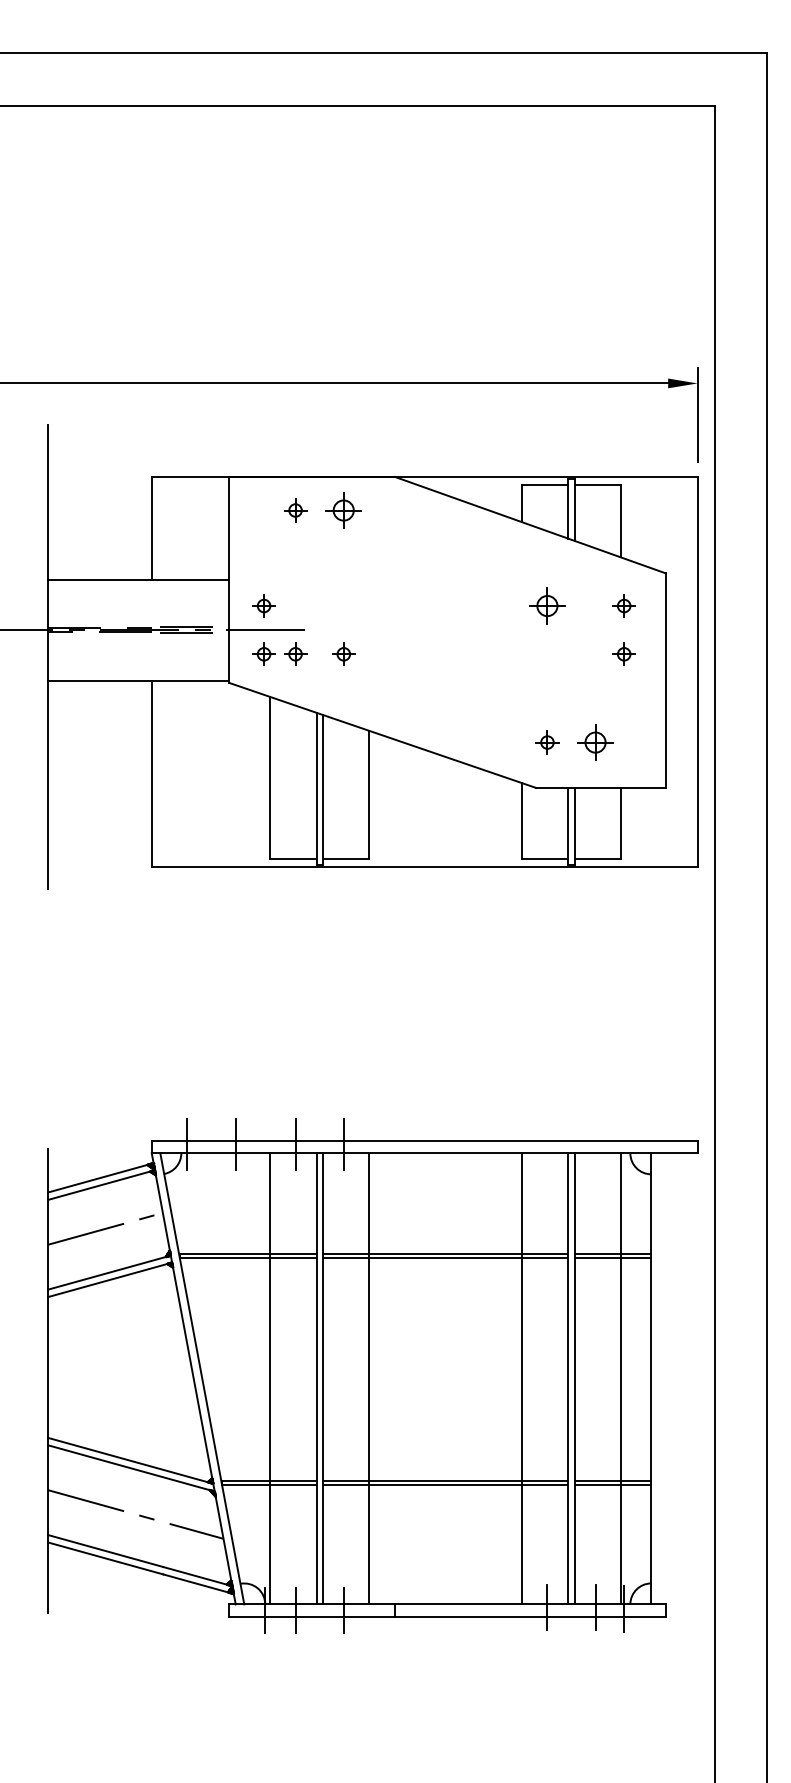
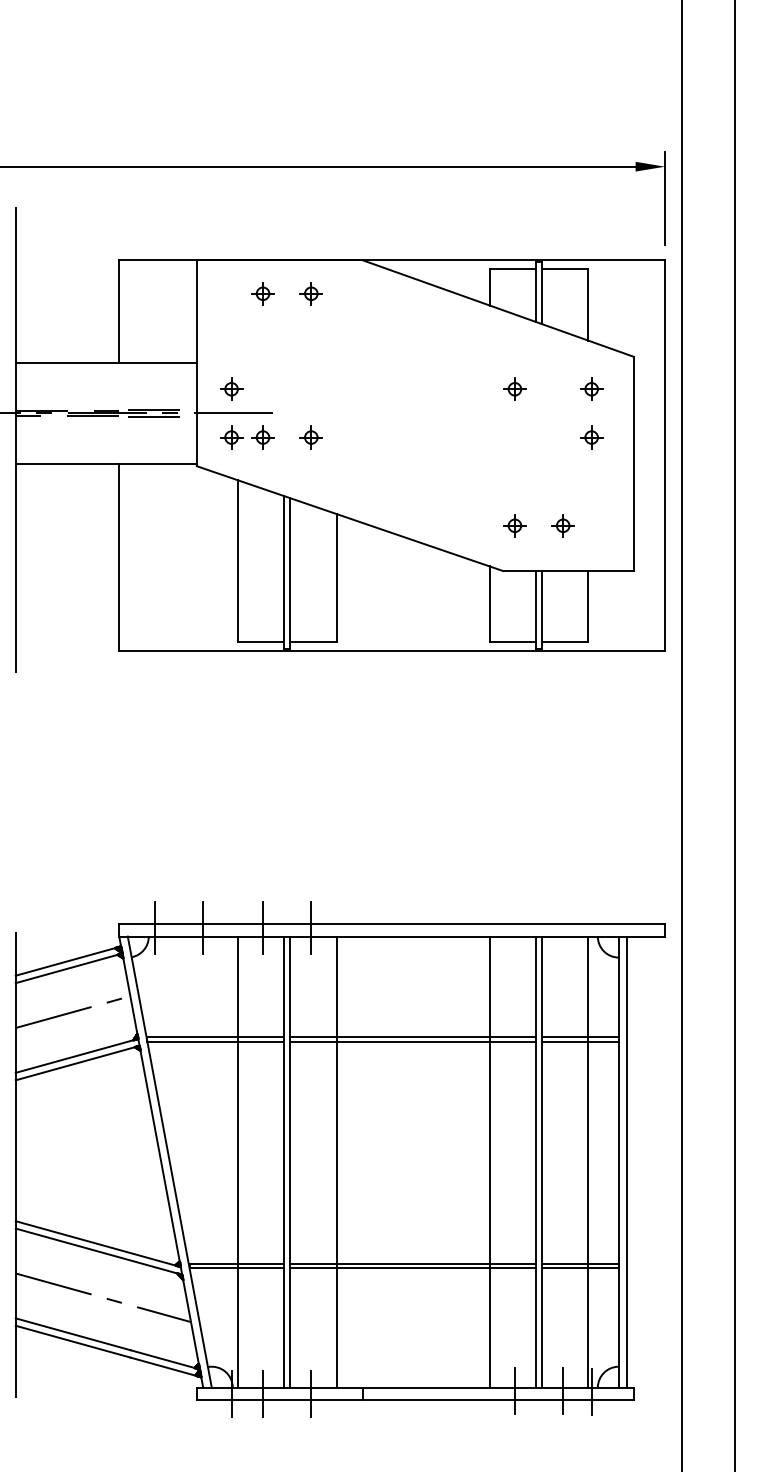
part: (343, 510) -> (310, 293), size x0.62
part: (547, 605) -> (514, 388), size x0.62
part: (595, 742) -> (562, 525), size x0.62
line: (659, 1378) -> (626, 1161), added

